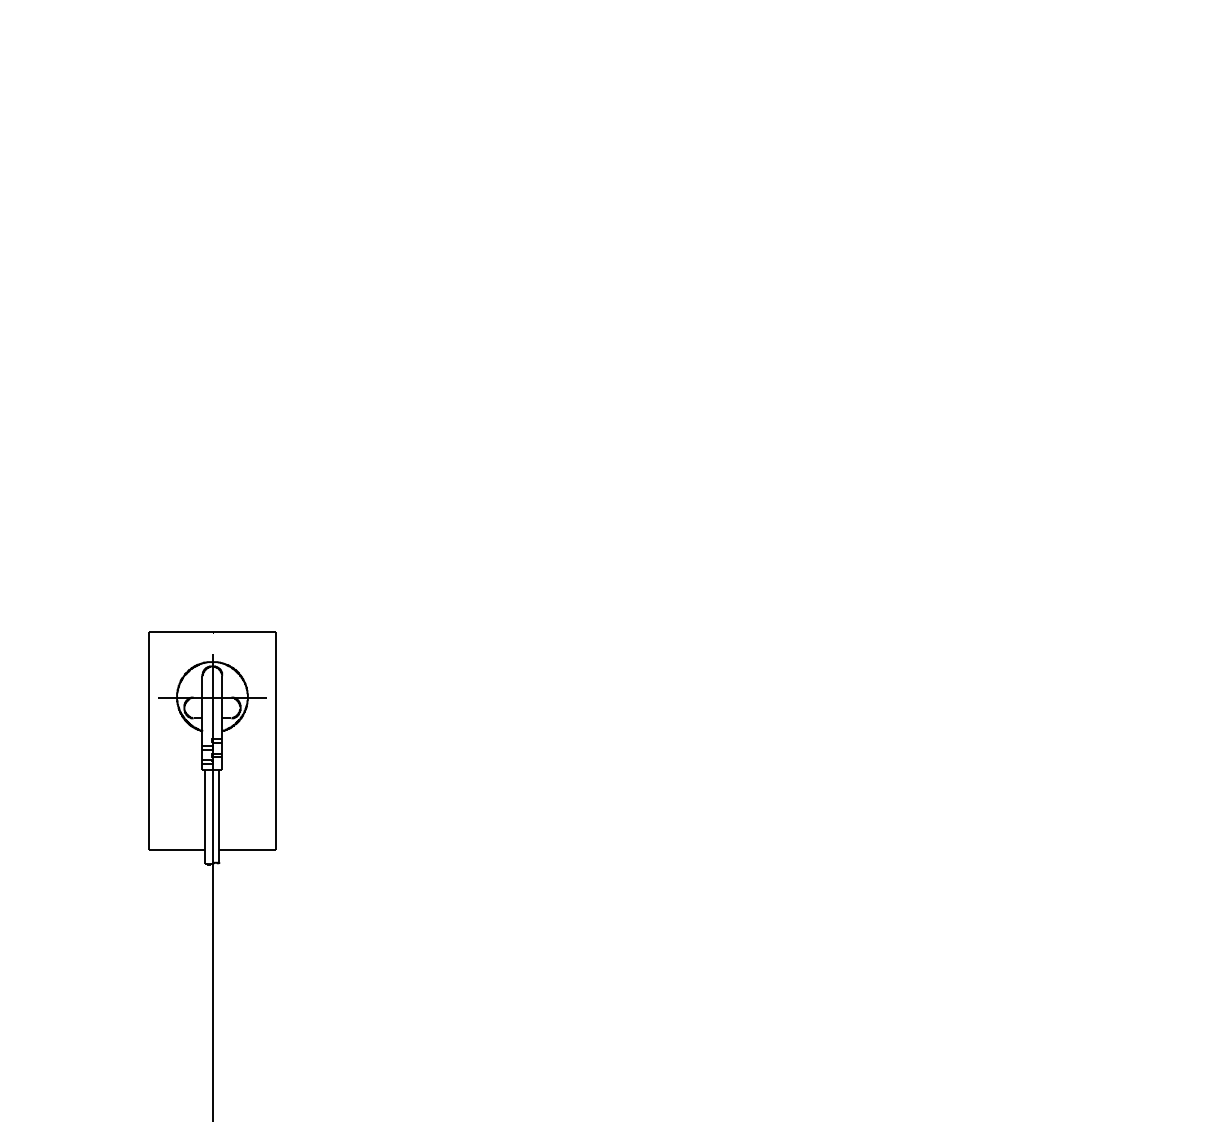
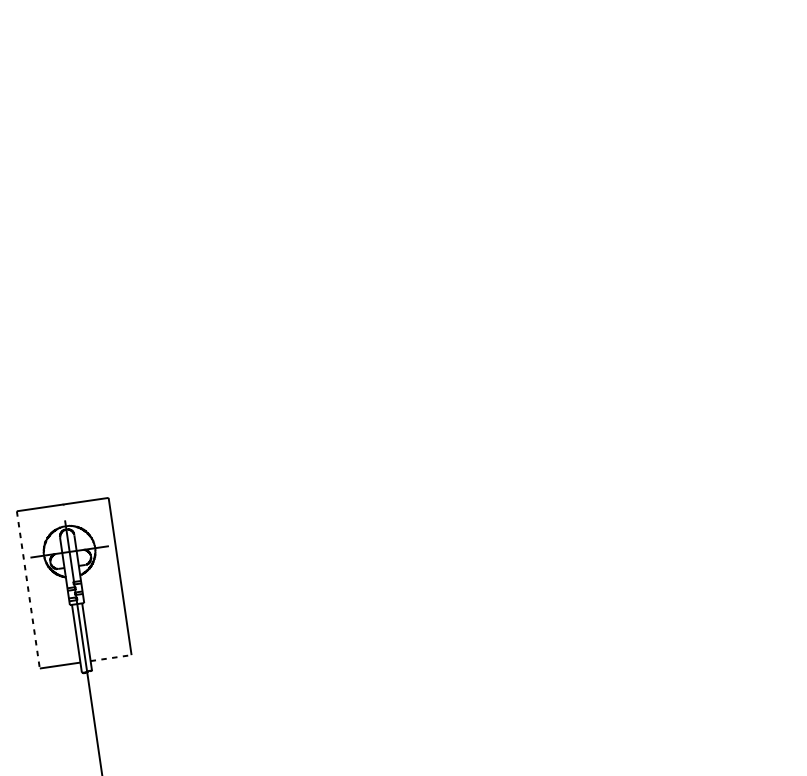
line: (148, 740) -> (27, 589), solid -> dashed
line: (248, 849) -> (111, 657), solid -> dashed

